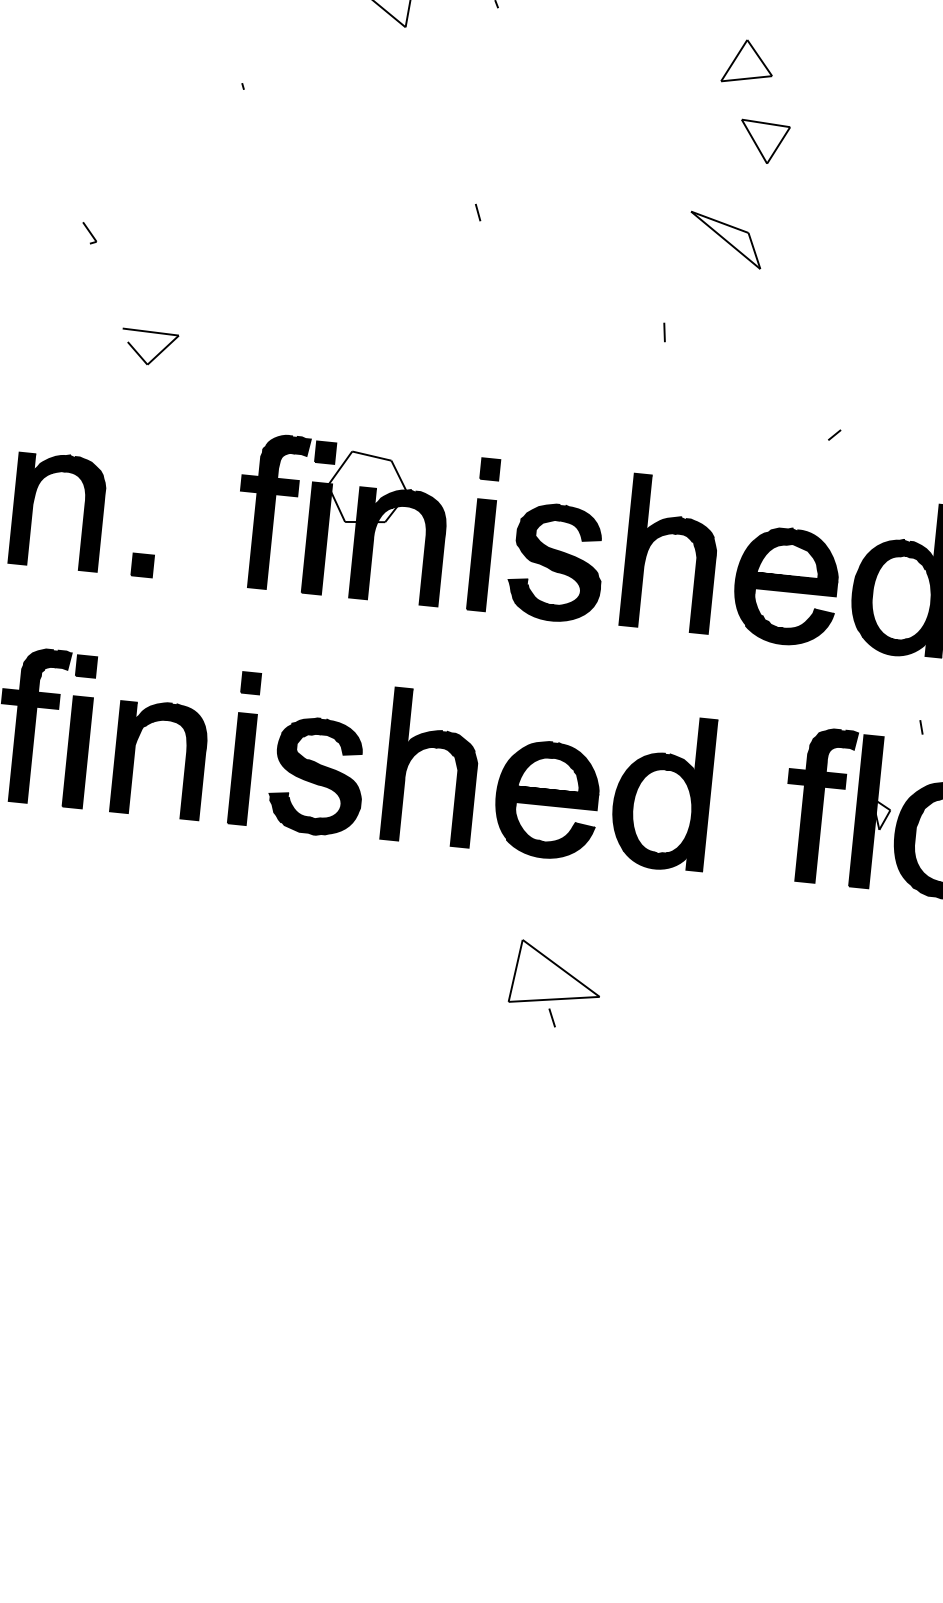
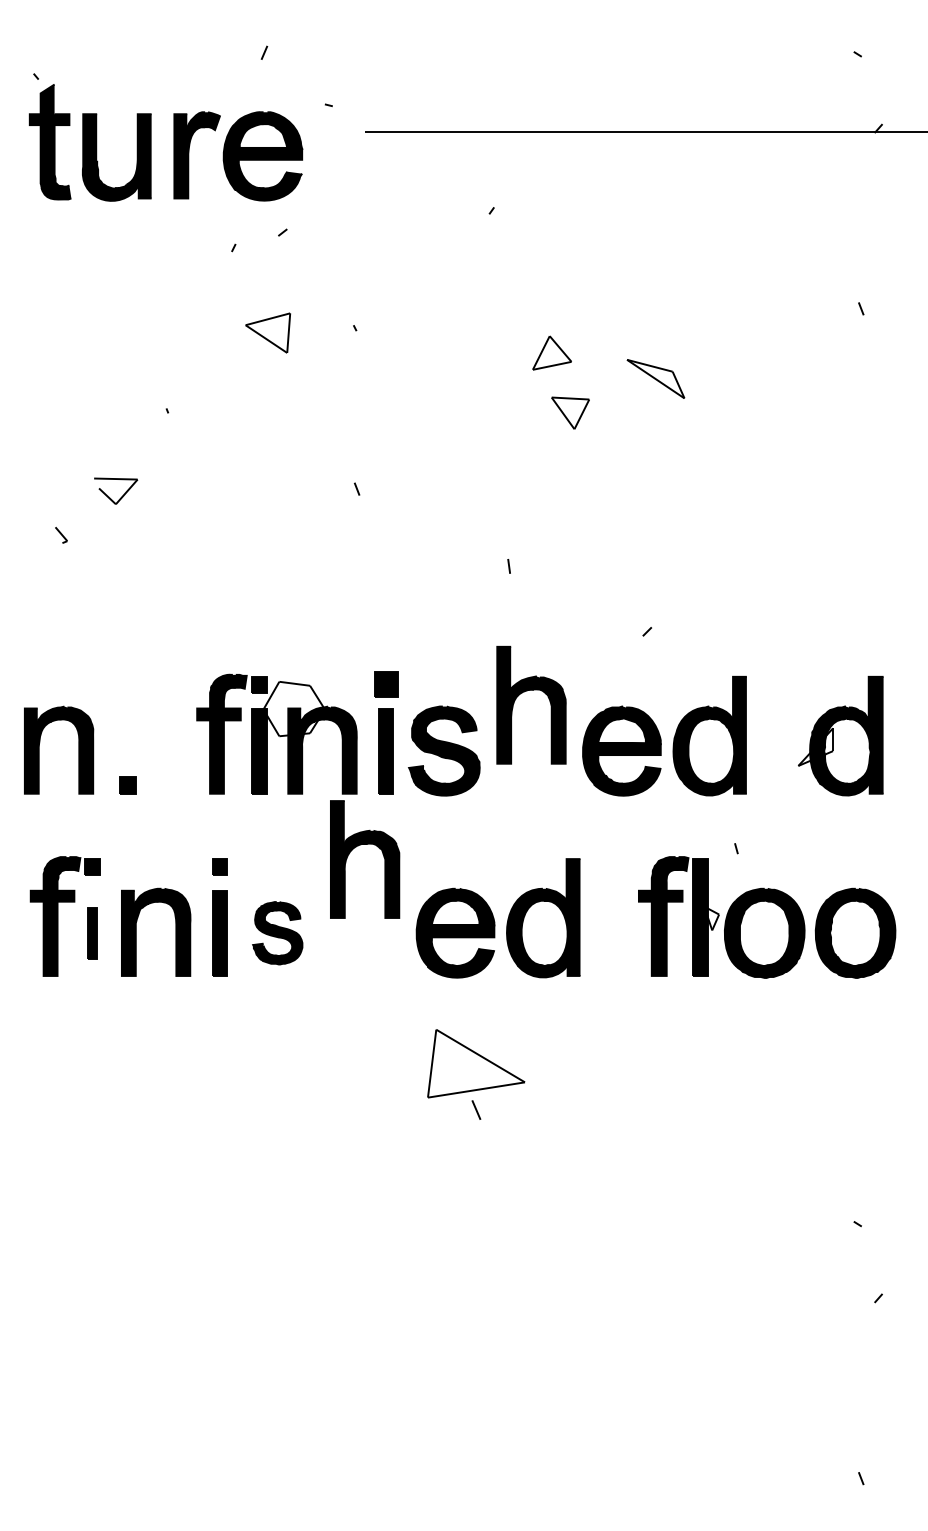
part: (725, 239) -> (655, 378), moved
part: (157, 354) -> (122, 495), moved
part: (489, 468) -> (385, 684), size x1.6
part: (667, 535) -> (527, 691), moved
part: (425, 749) -> (358, 846), moved
part: (77, 752) -> (92, 933), size x0.6
part: (316, 775) -> (277, 932), size x0.7
part: (555, 983) -> (476, 1073), size x1.4

